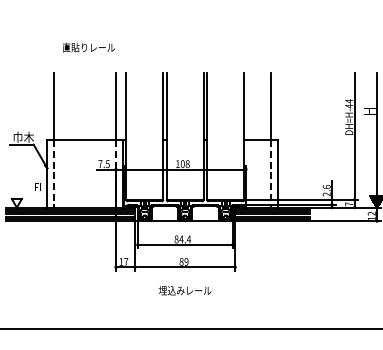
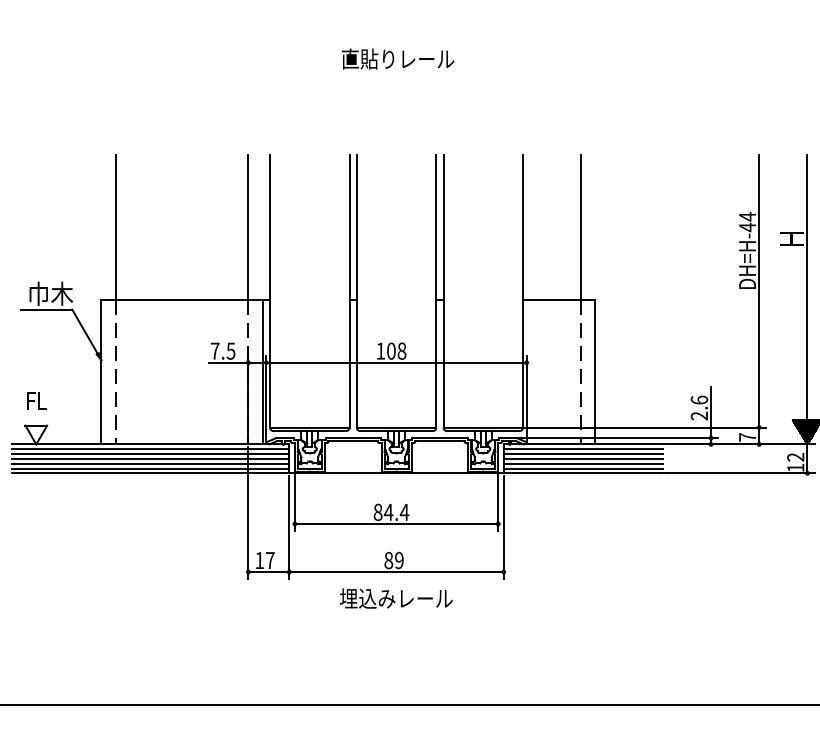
text: (89, 47) -> (399, 58), moved
text: (37, 186) -> (33, 399), moved
text: (185, 290) -> (397, 598), moved

